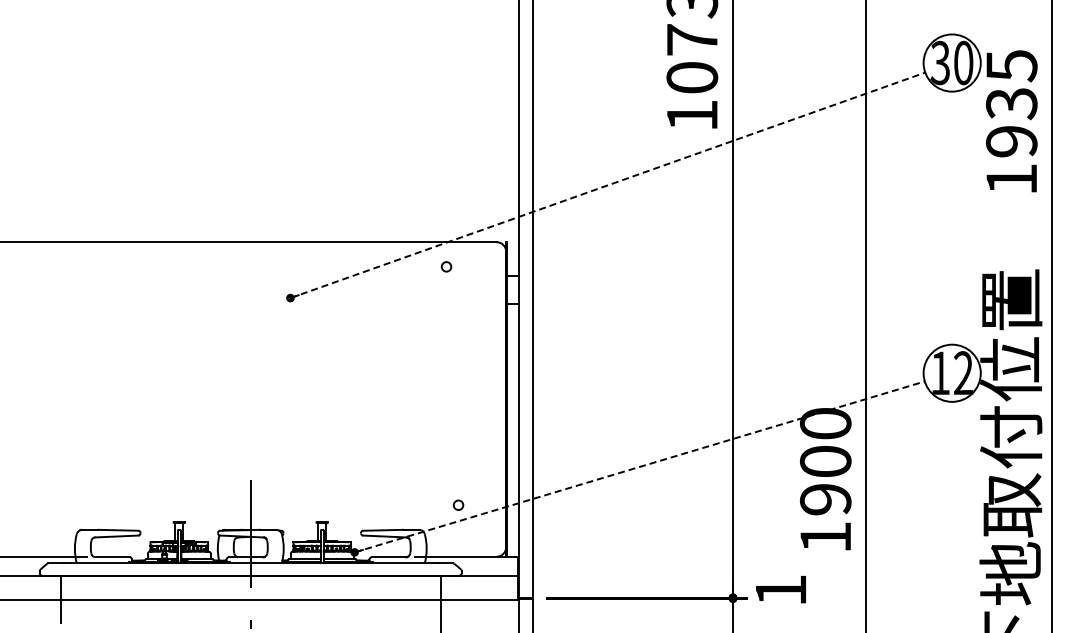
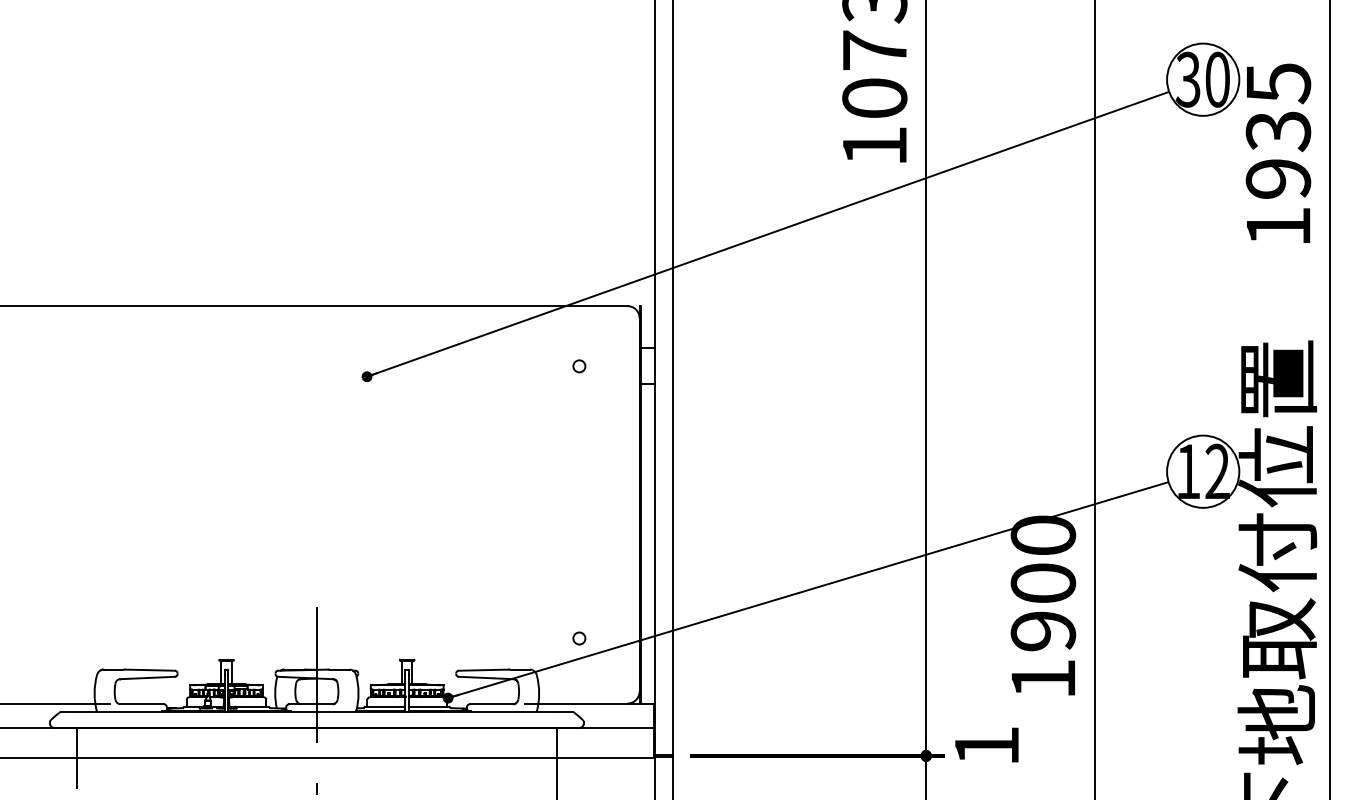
line: (607, 185) -> (767, 234), dashed -> solid
circle: (446, 266) -> (579, 365), moved
line: (639, 466) -> (808, 589), dashed -> solid

